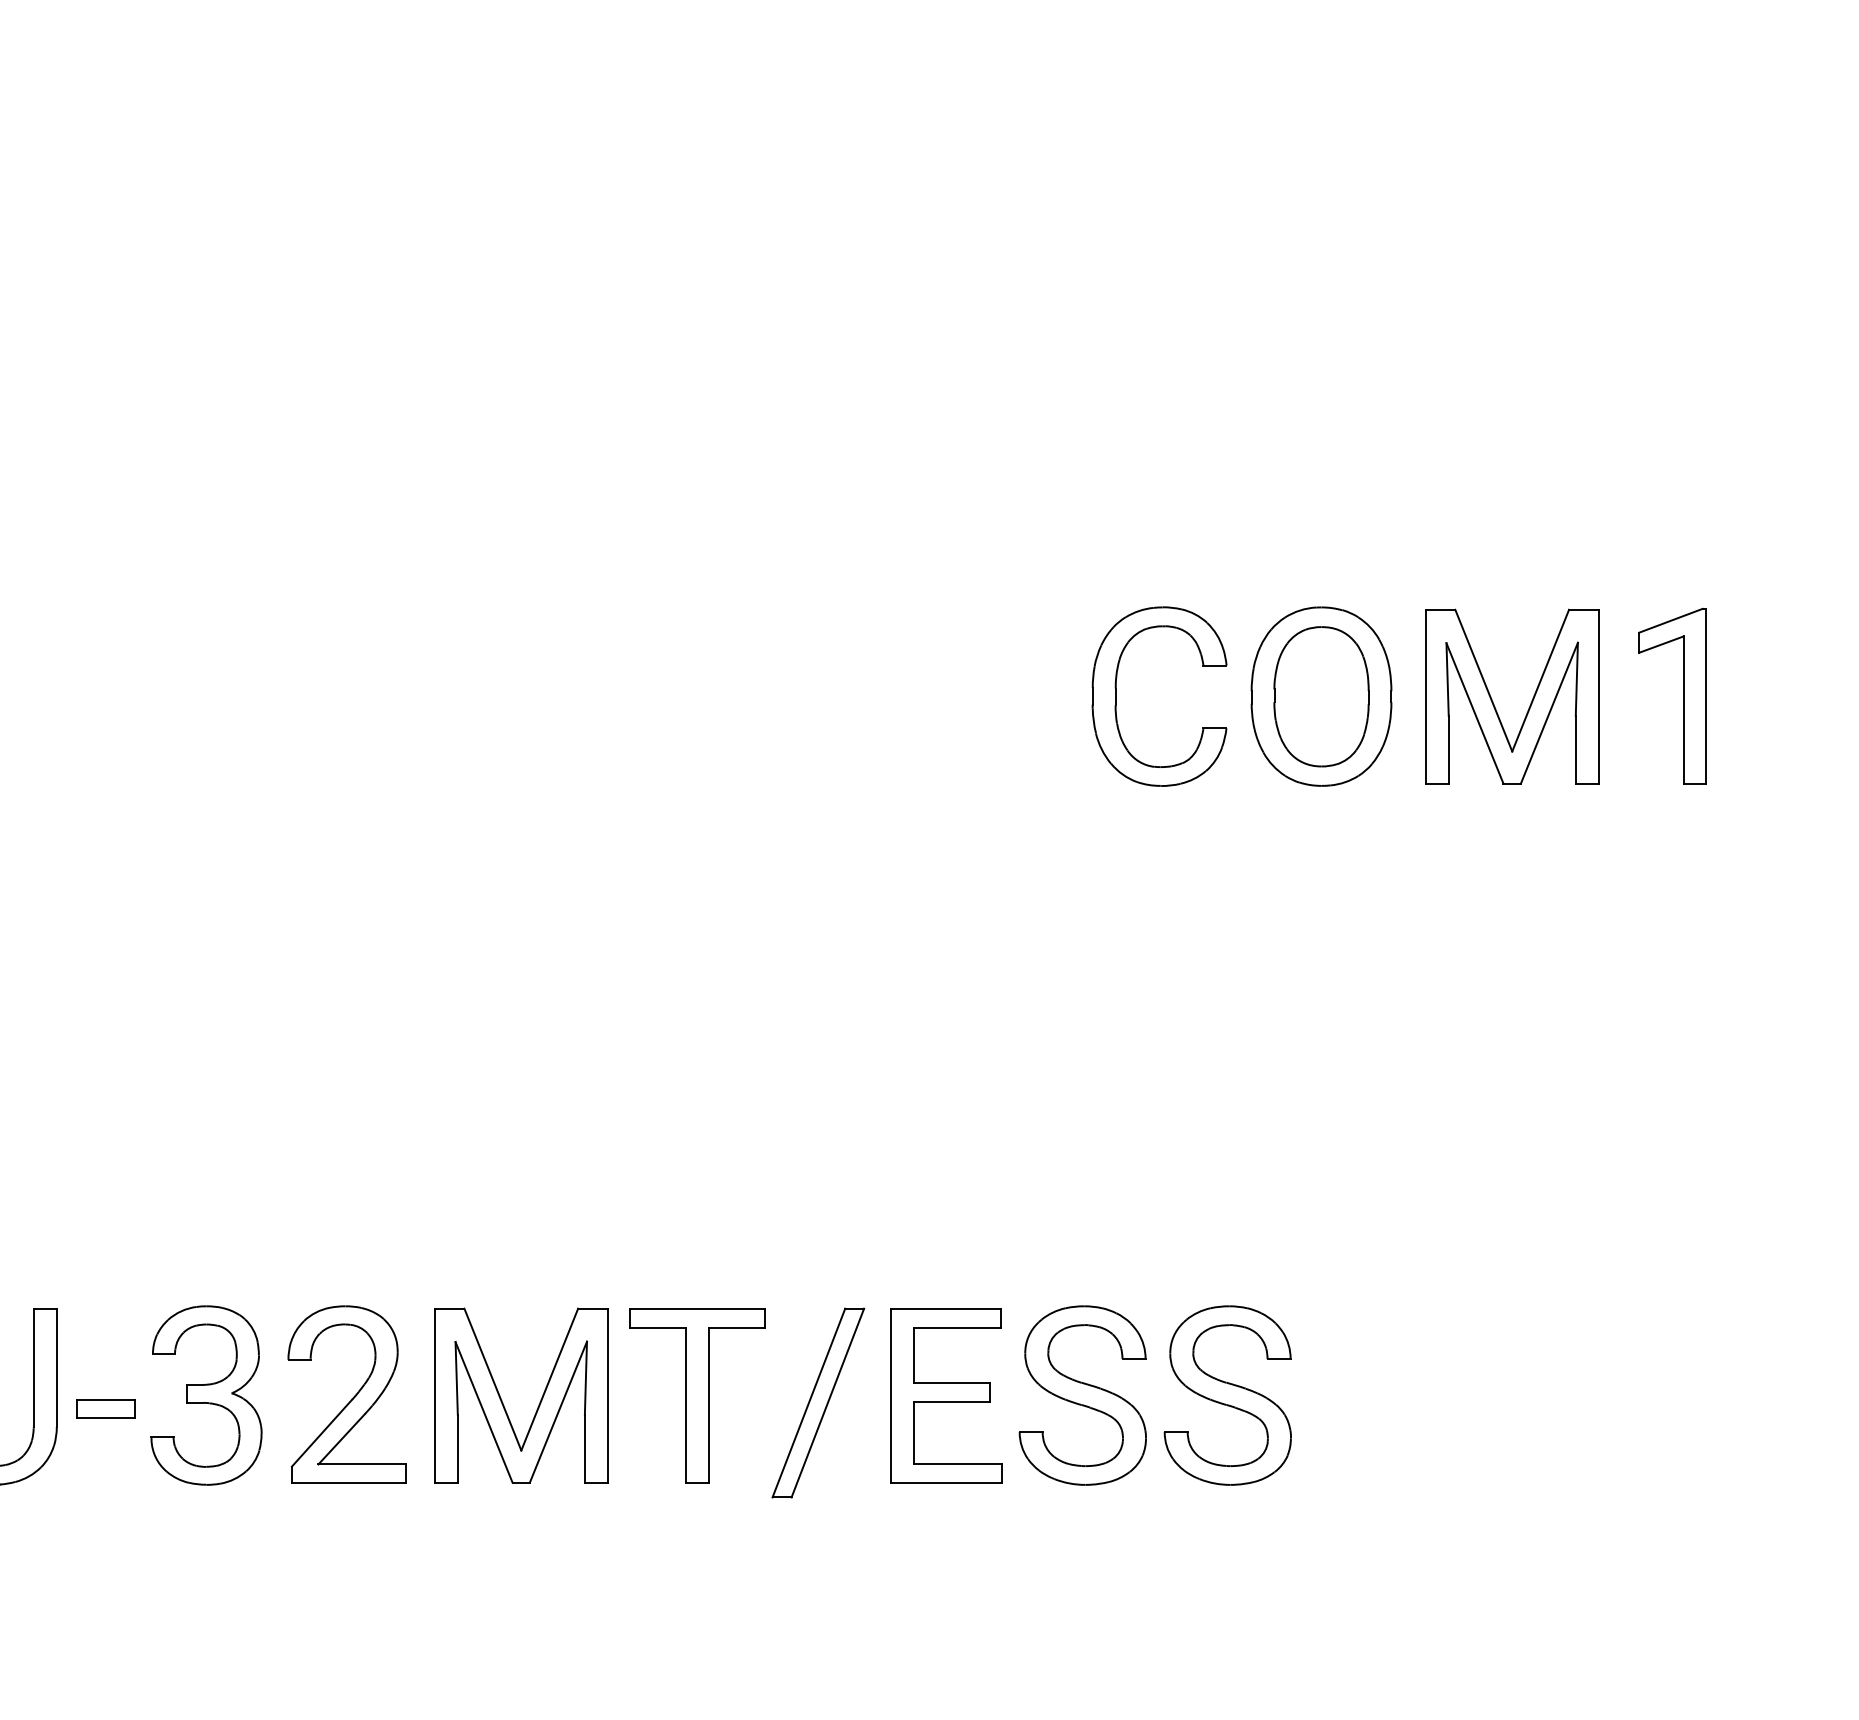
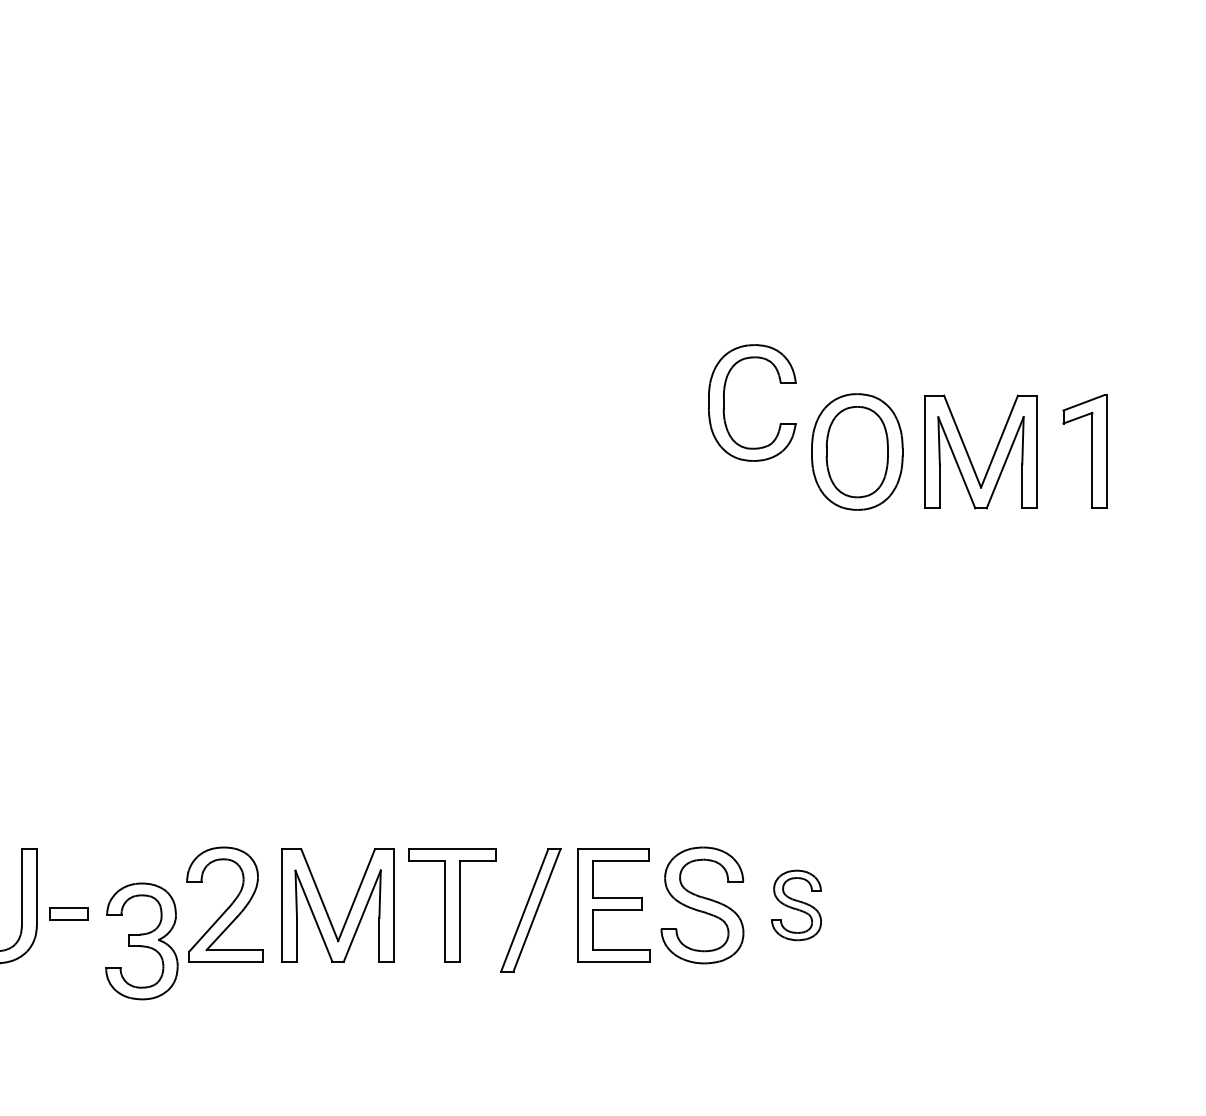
part: (1116, 695) -> (724, 402), moved
part: (205, 1395) -> (141, 941), moved
part: (1227, 1395) -> (796, 905), size x0.6

